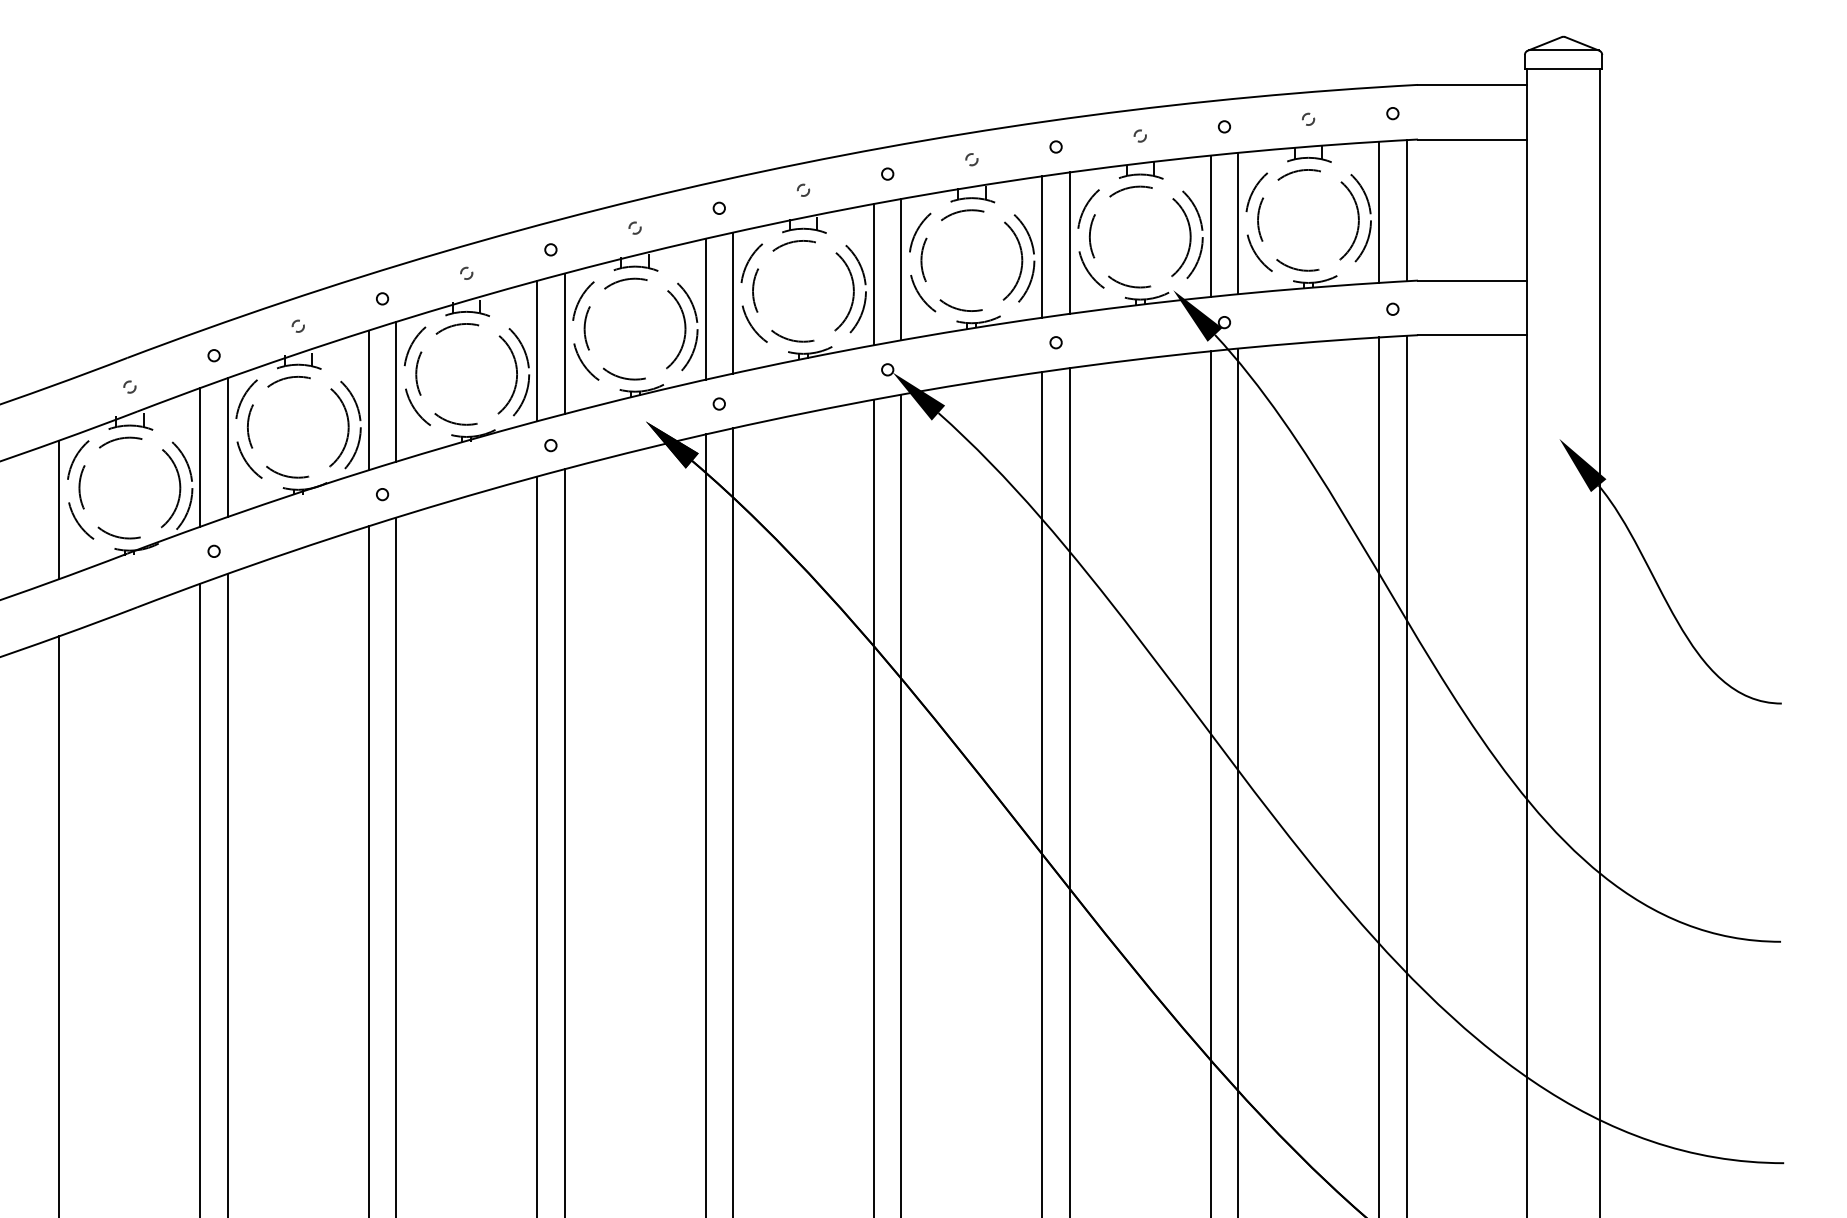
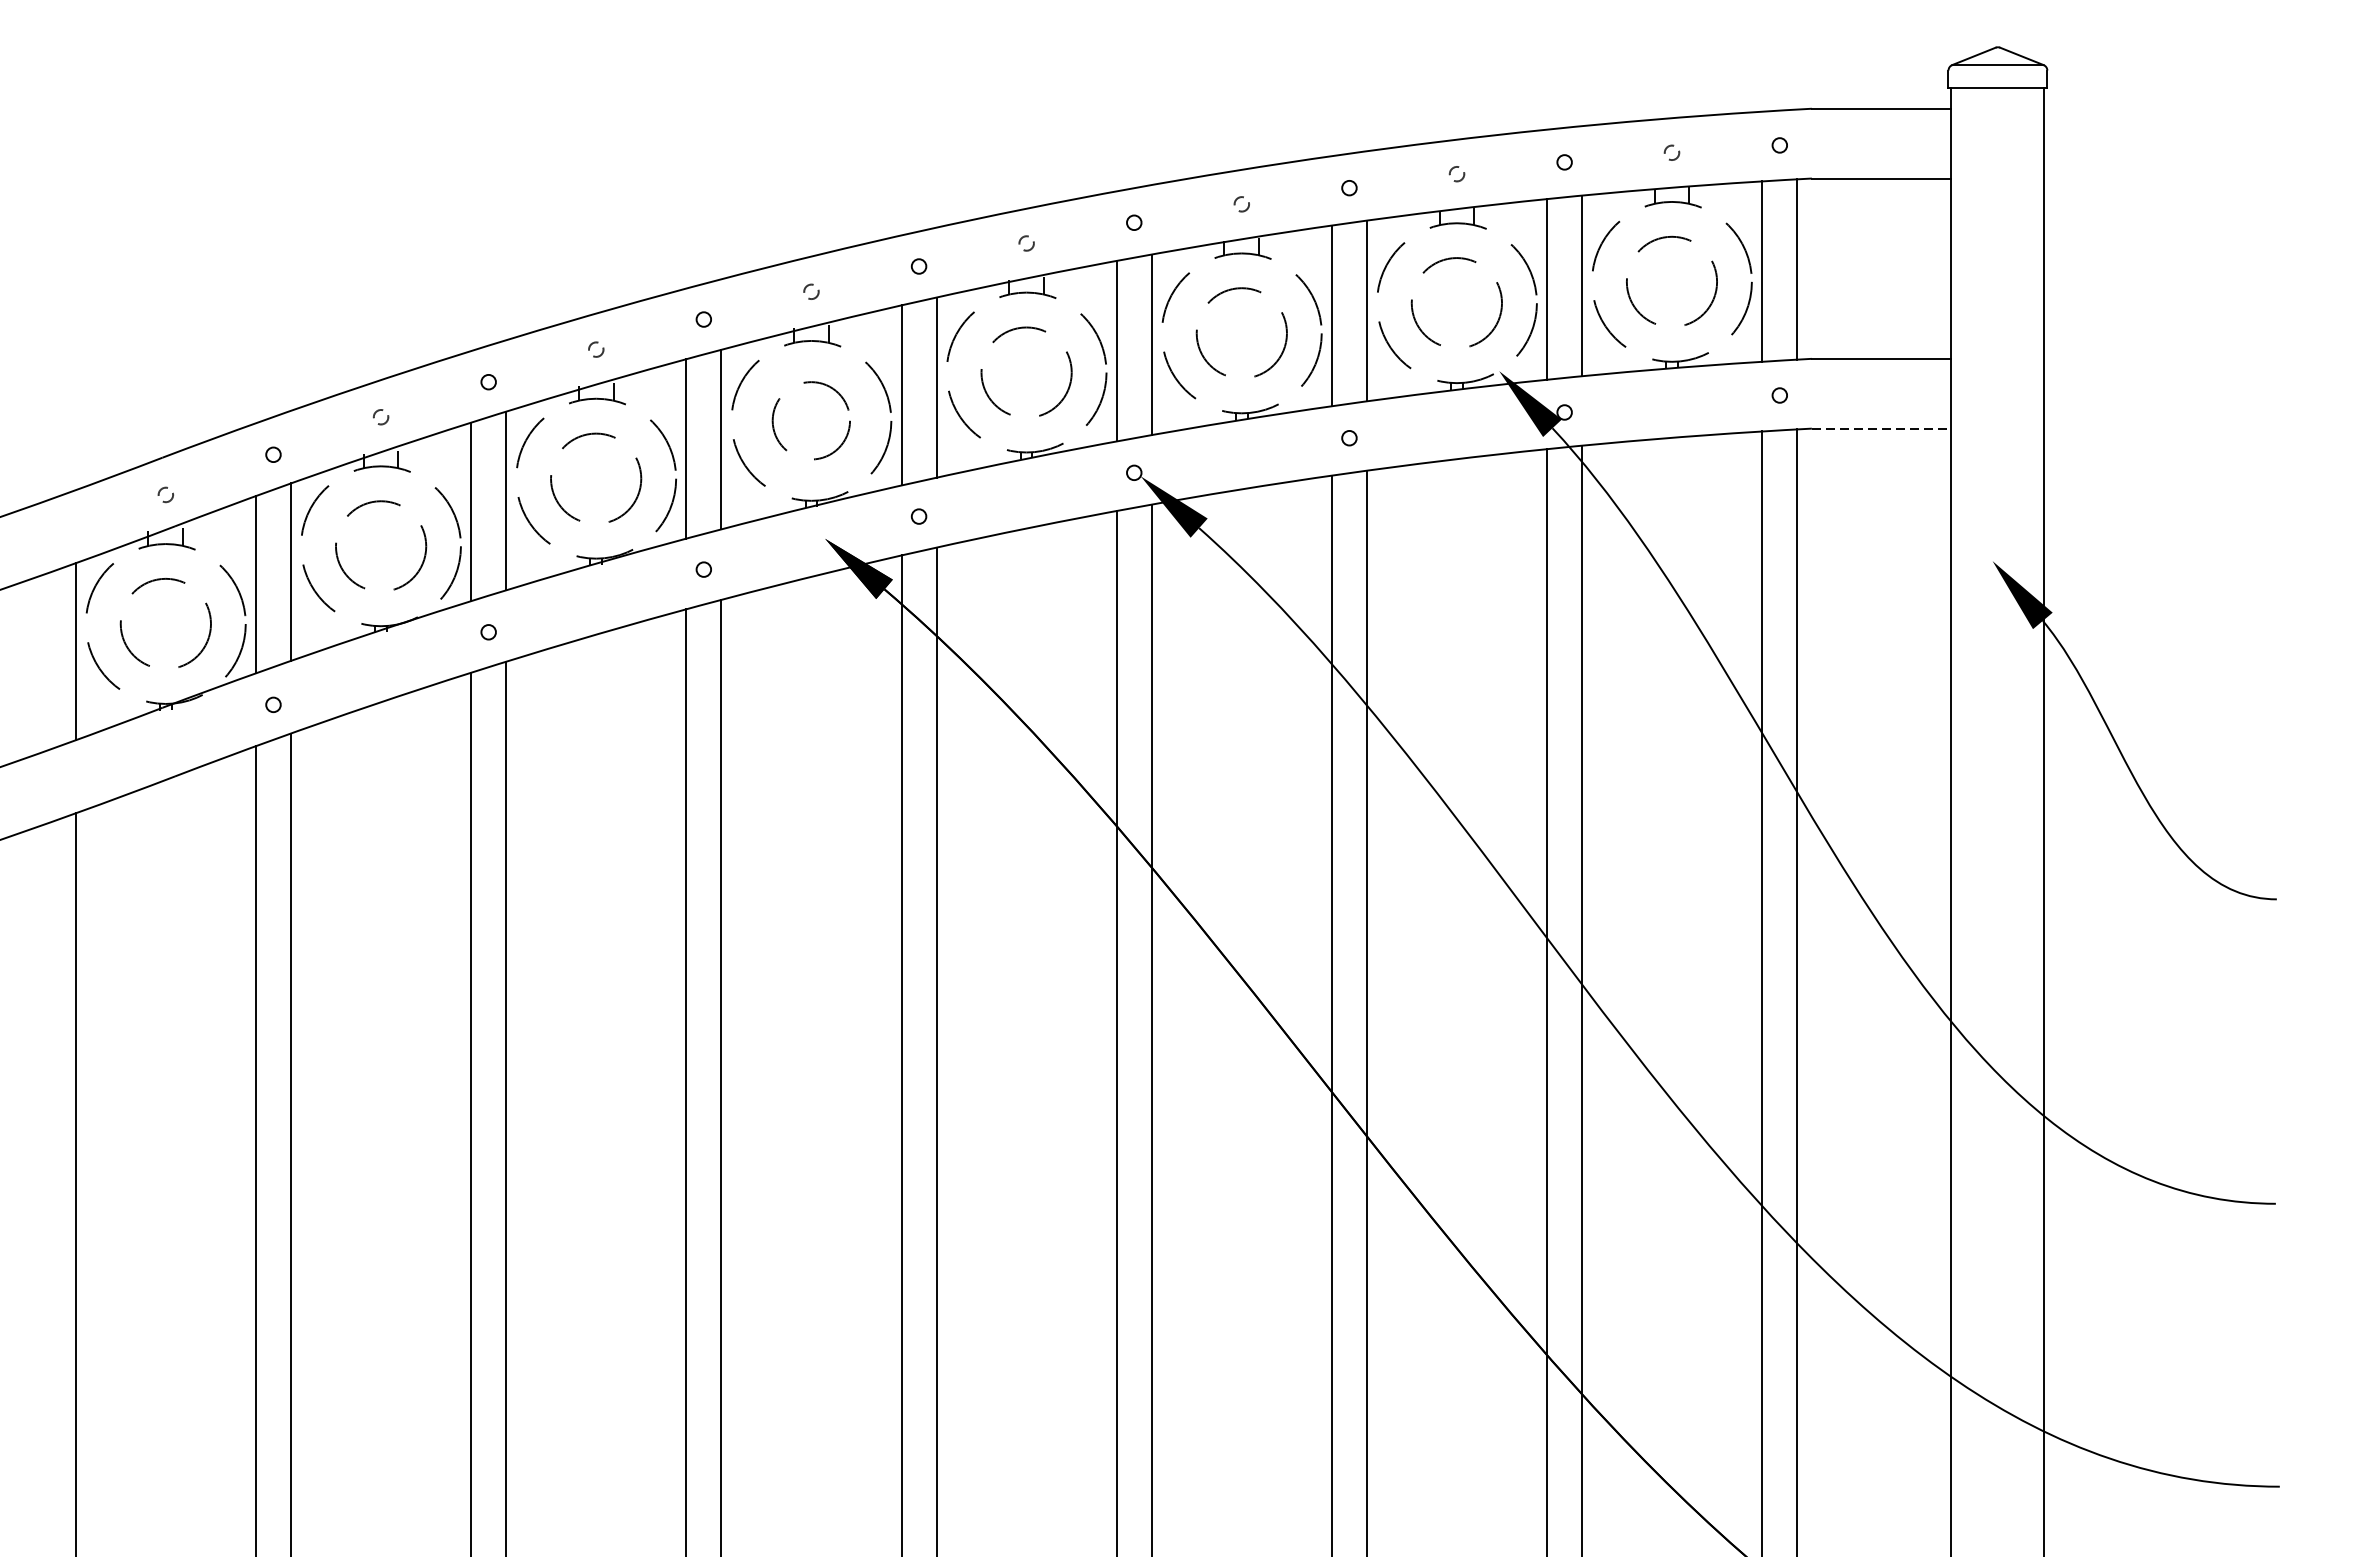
circle: (1308, 220) -> (1671, 282), size x0.7
circle: (1139, 236) -> (1456, 302), size x0.7
circle: (971, 260) -> (1241, 333), size x0.7
circle: (803, 291) -> (1026, 372), size x0.7
circle: (634, 328) -> (810, 420), size x0.6
line: (1472, 335) -> (1881, 428), solid -> dashed
circle: (466, 374) -> (595, 478), size x0.7
circle: (298, 427) -> (381, 546), size x0.7
circle: (129, 487) -> (165, 623), size x0.7

